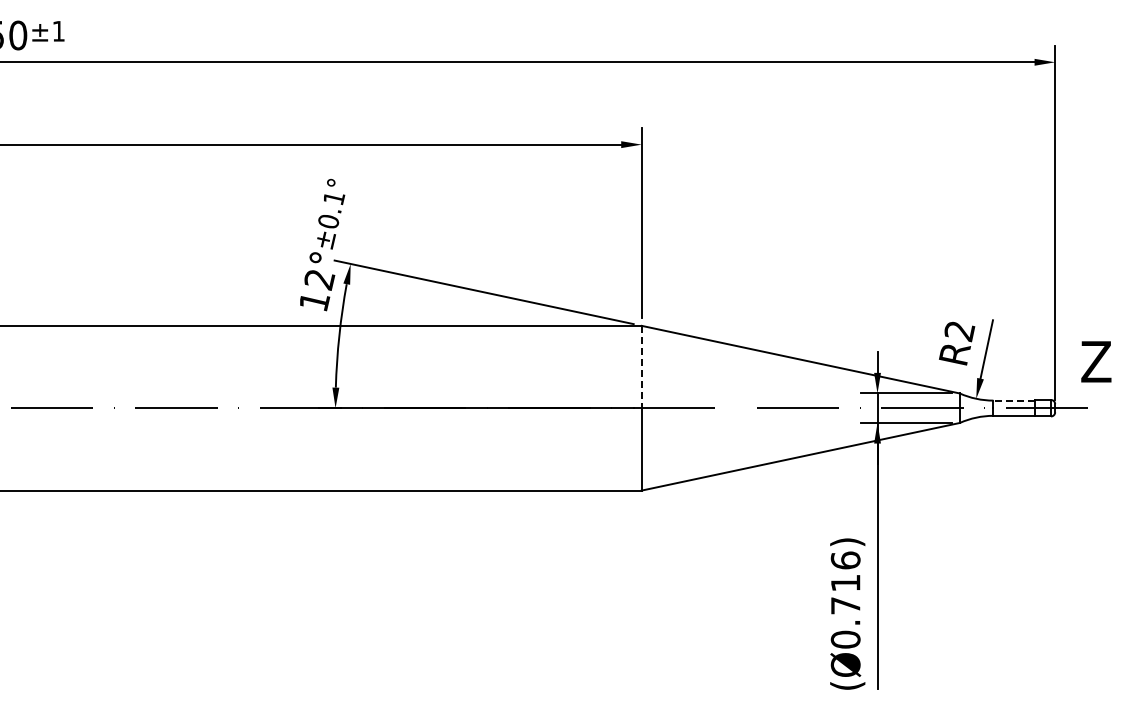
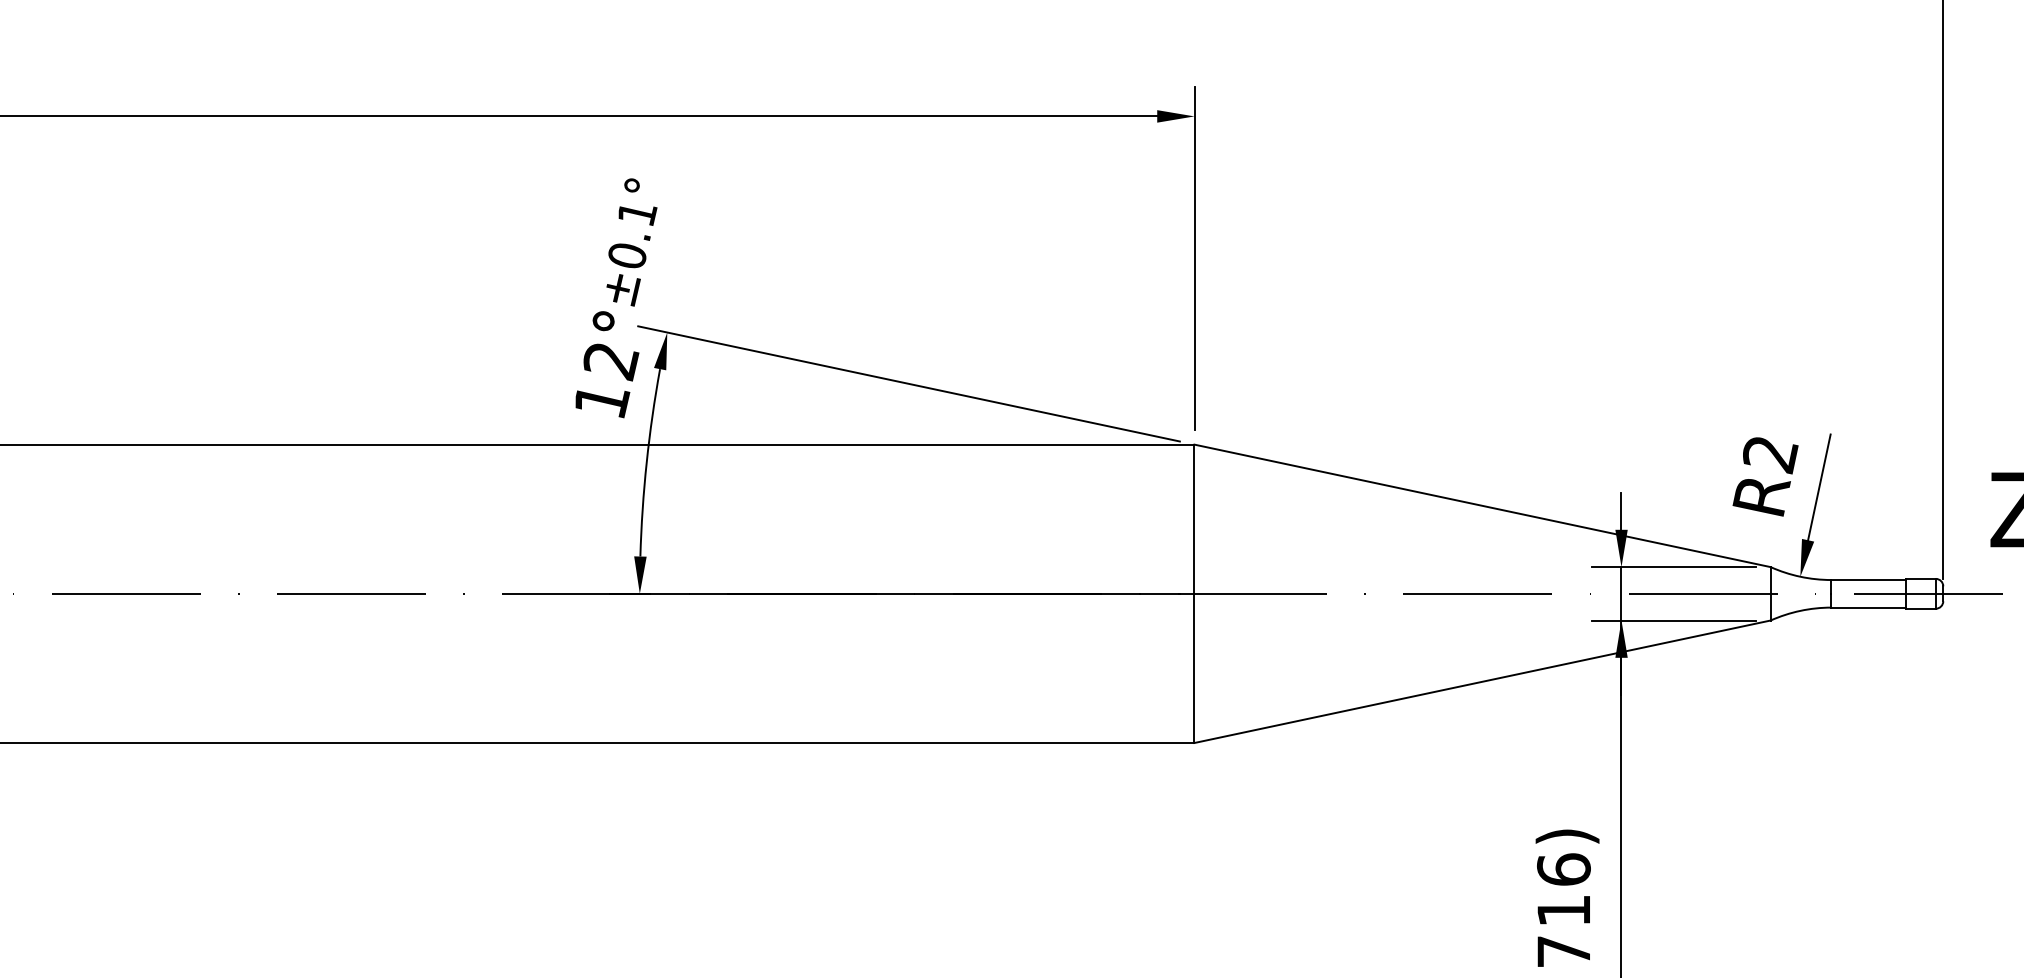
line: (641, 367) -> (1193, 520), dashed -> solid
line: (1013, 400) -> (1867, 579), dashed -> solid

